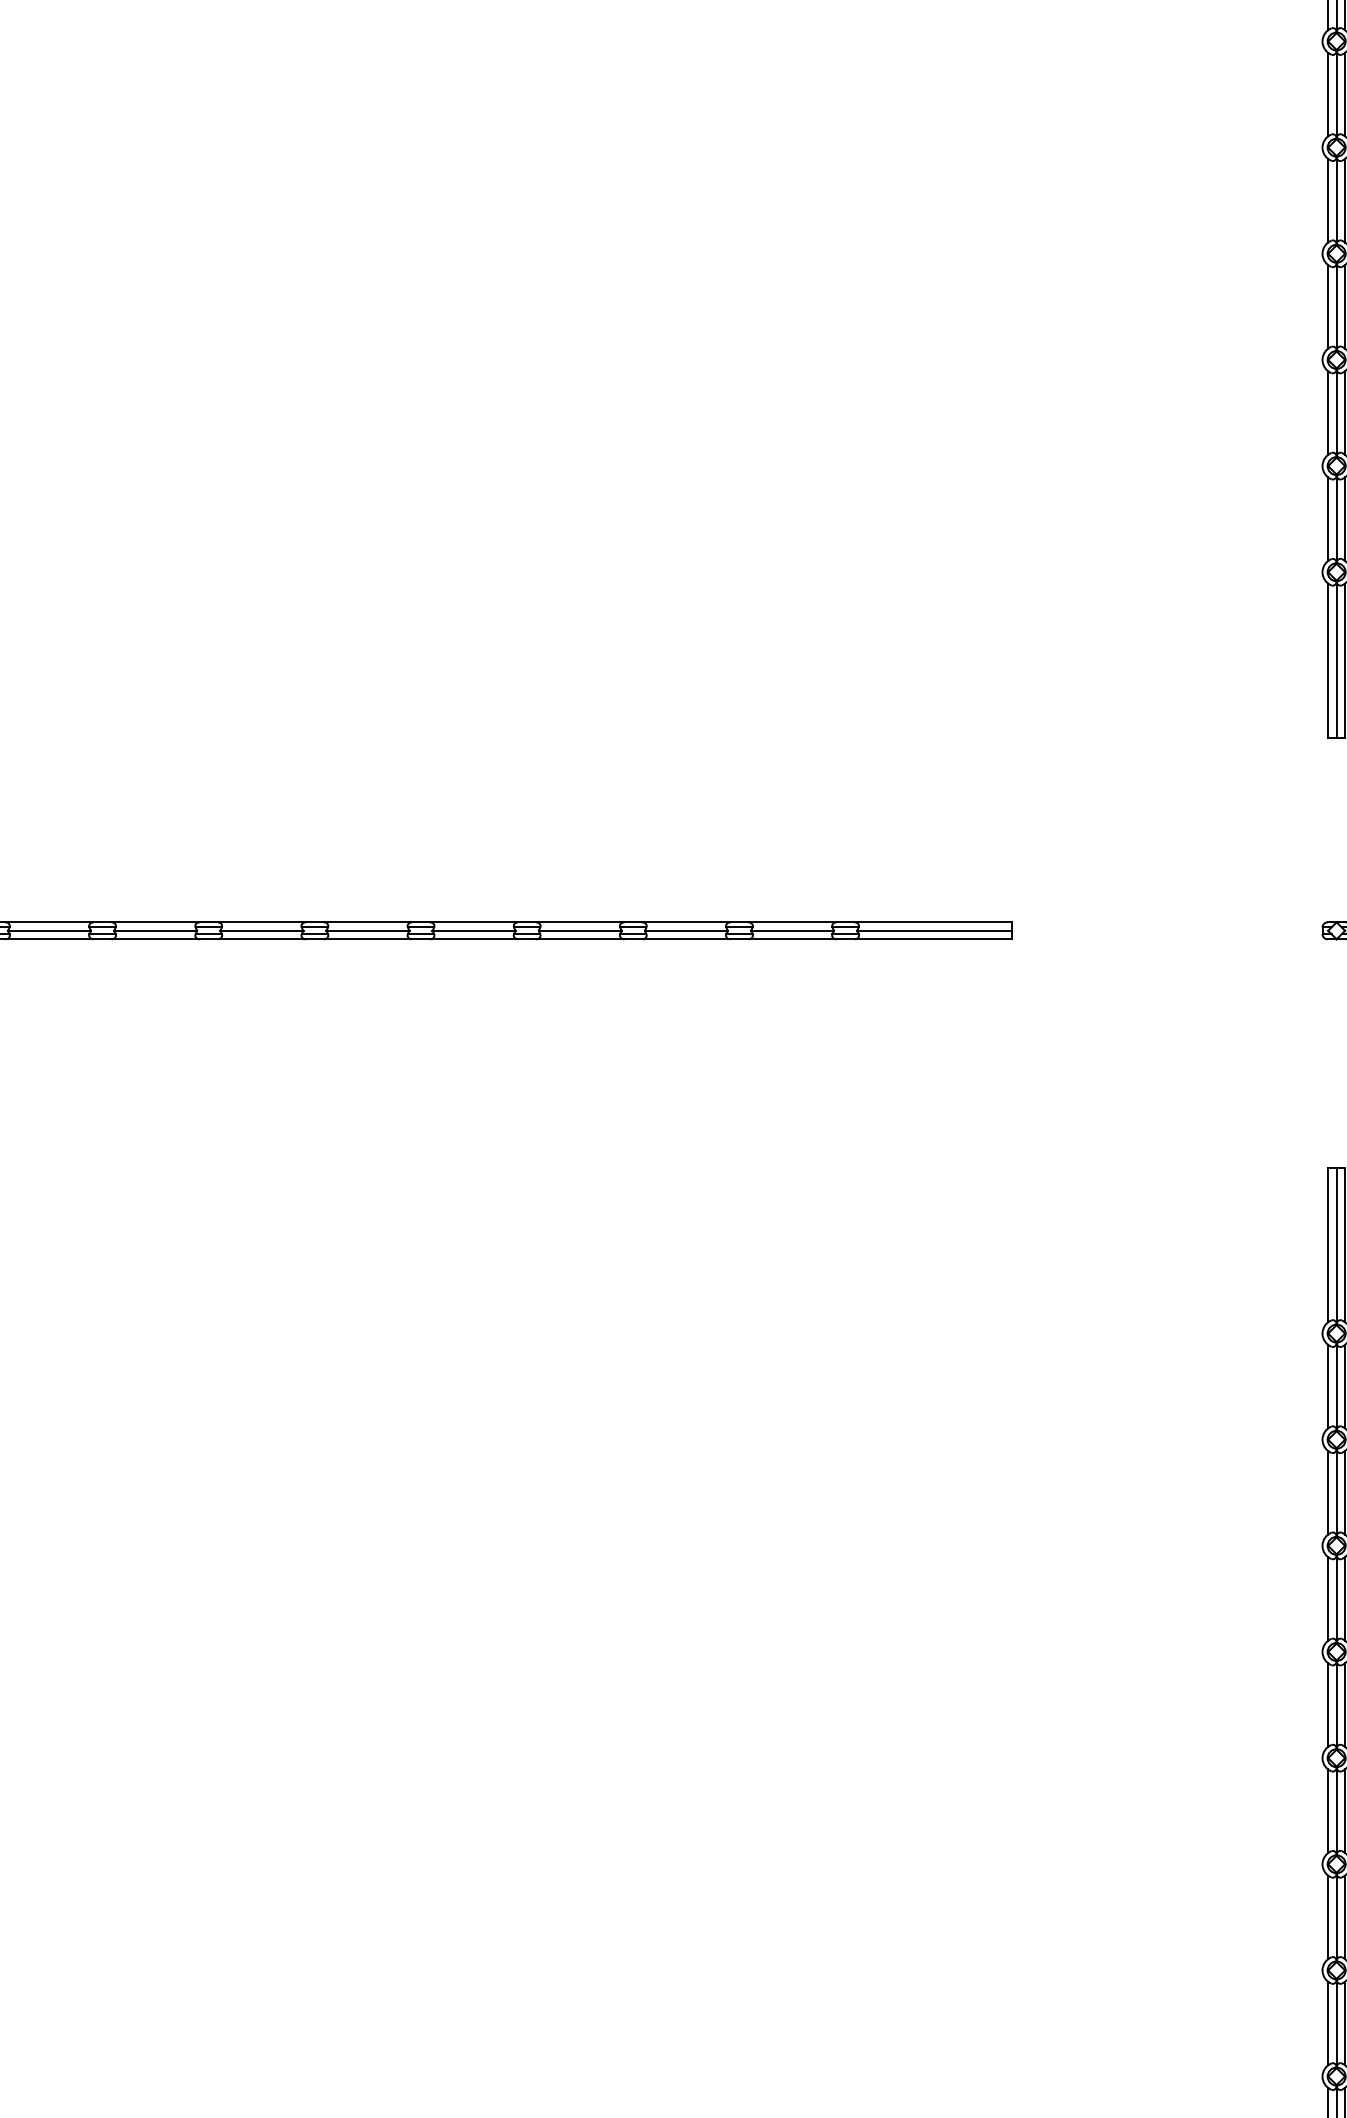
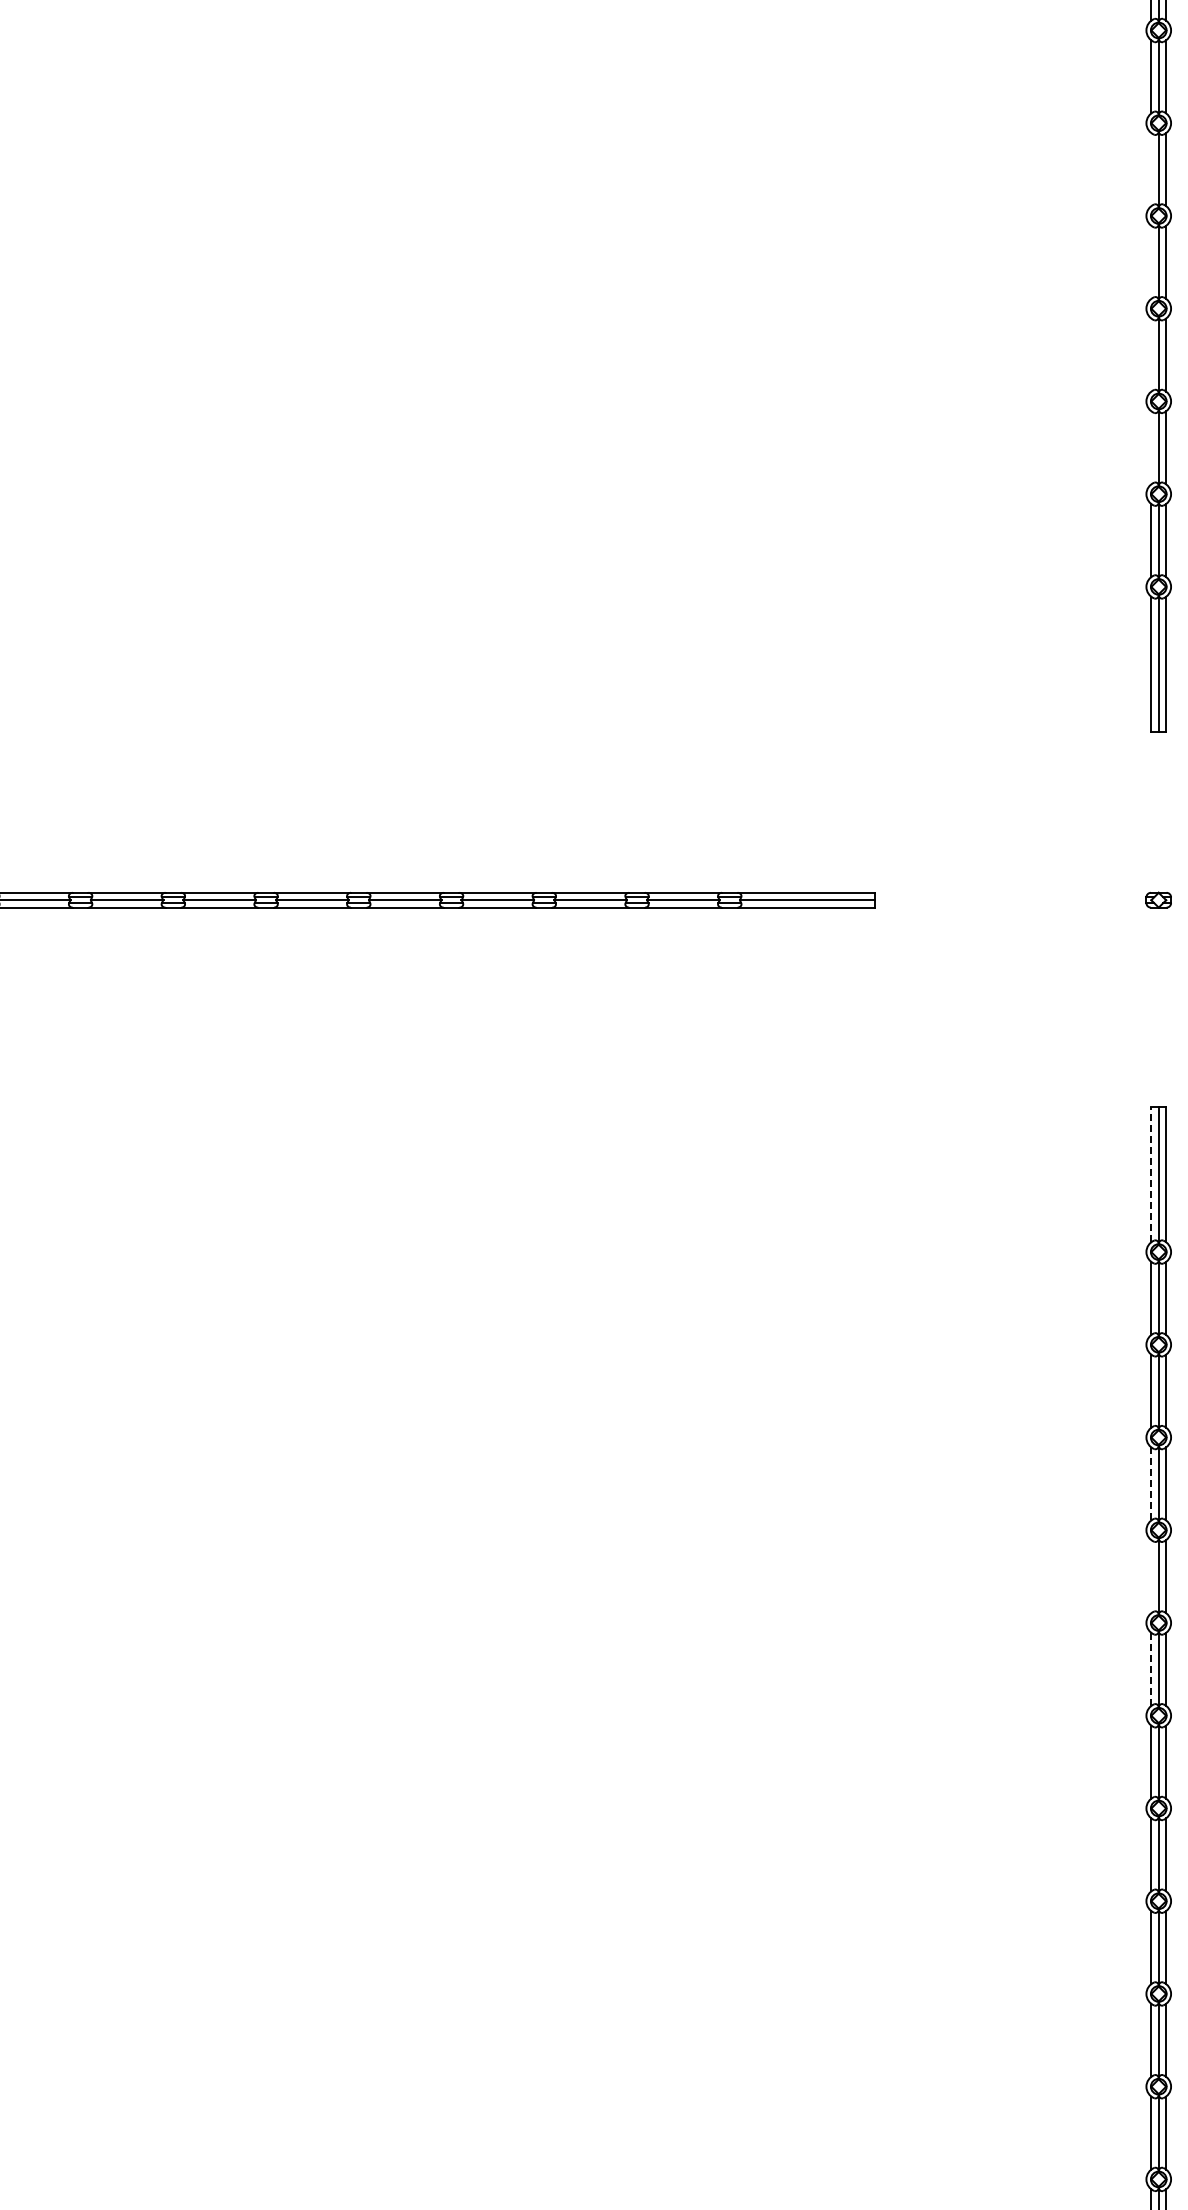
line: (1328, 94) -> (1151, 169), removed
line: (1328, 199) -> (1151, 261), removed
line: (1328, 306) -> (1151, 354), removed
line: (1328, 412) -> (1151, 447), removed
line: (1328, 1244) -> (1151, 1174), solid -> dashed
line: (1328, 1598) -> (1151, 1483), solid -> dashed
line: (1328, 1704) -> (1151, 1576), removed
line: (1328, 1810) -> (1151, 1668), solid -> dashed

